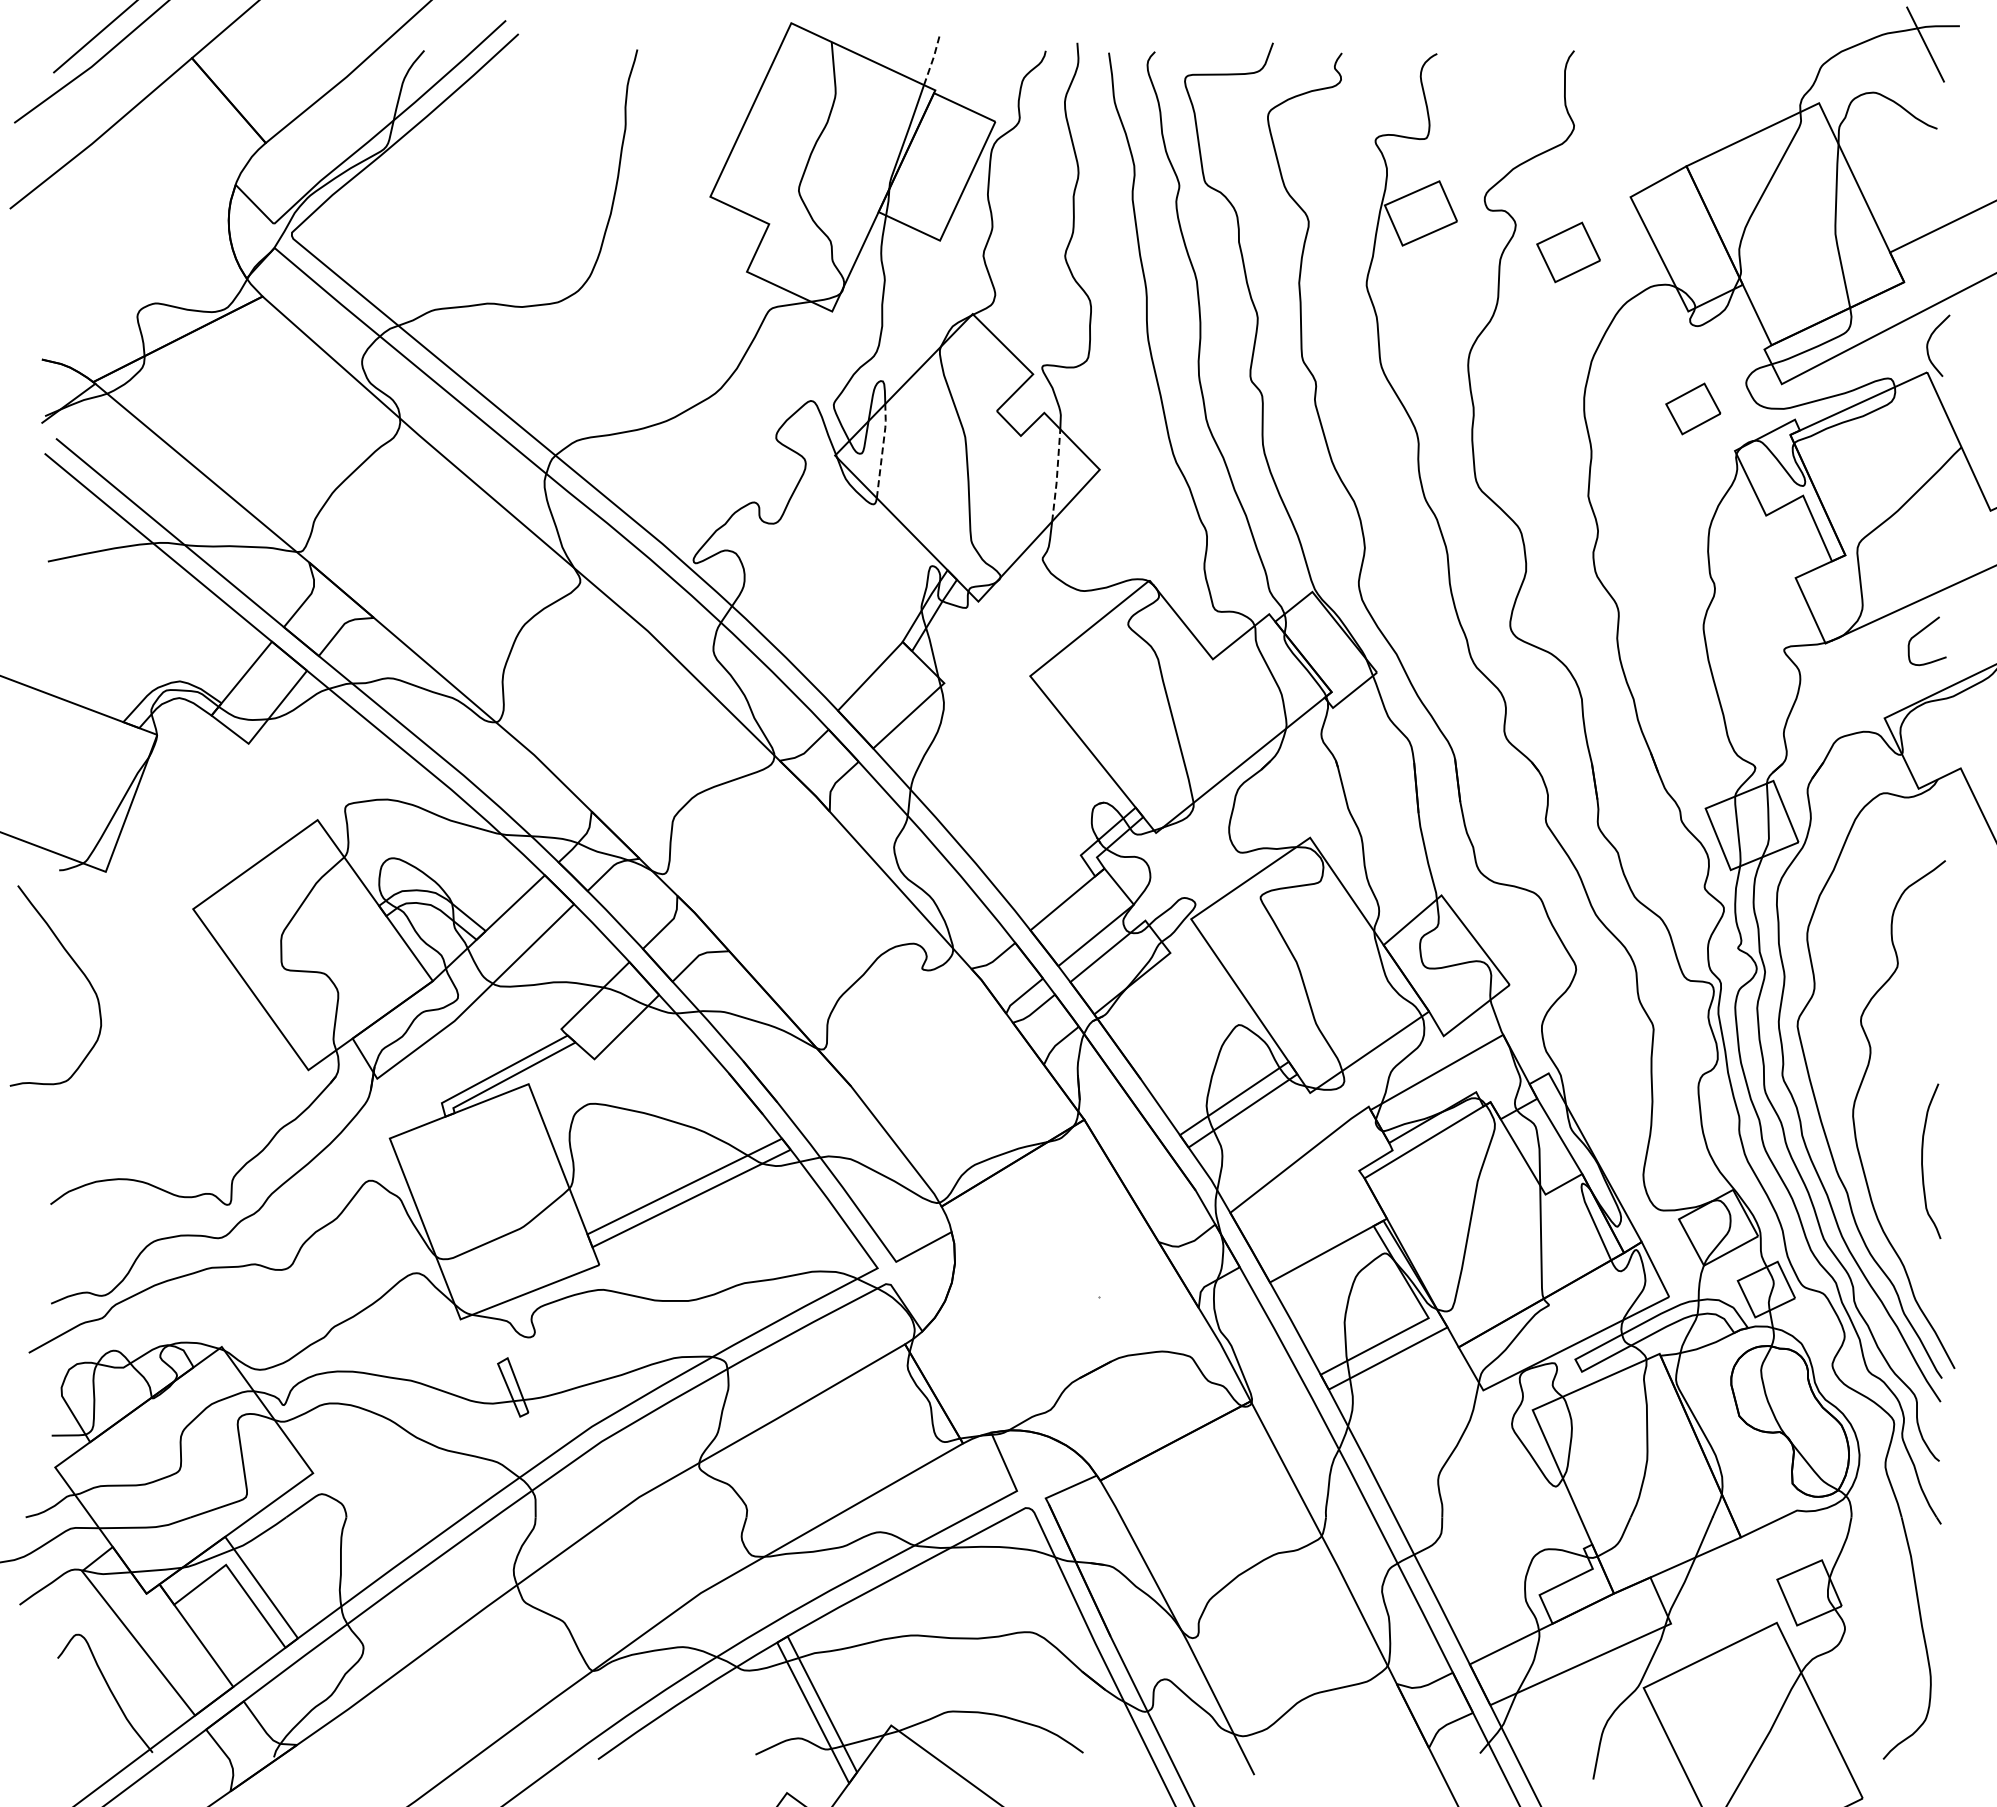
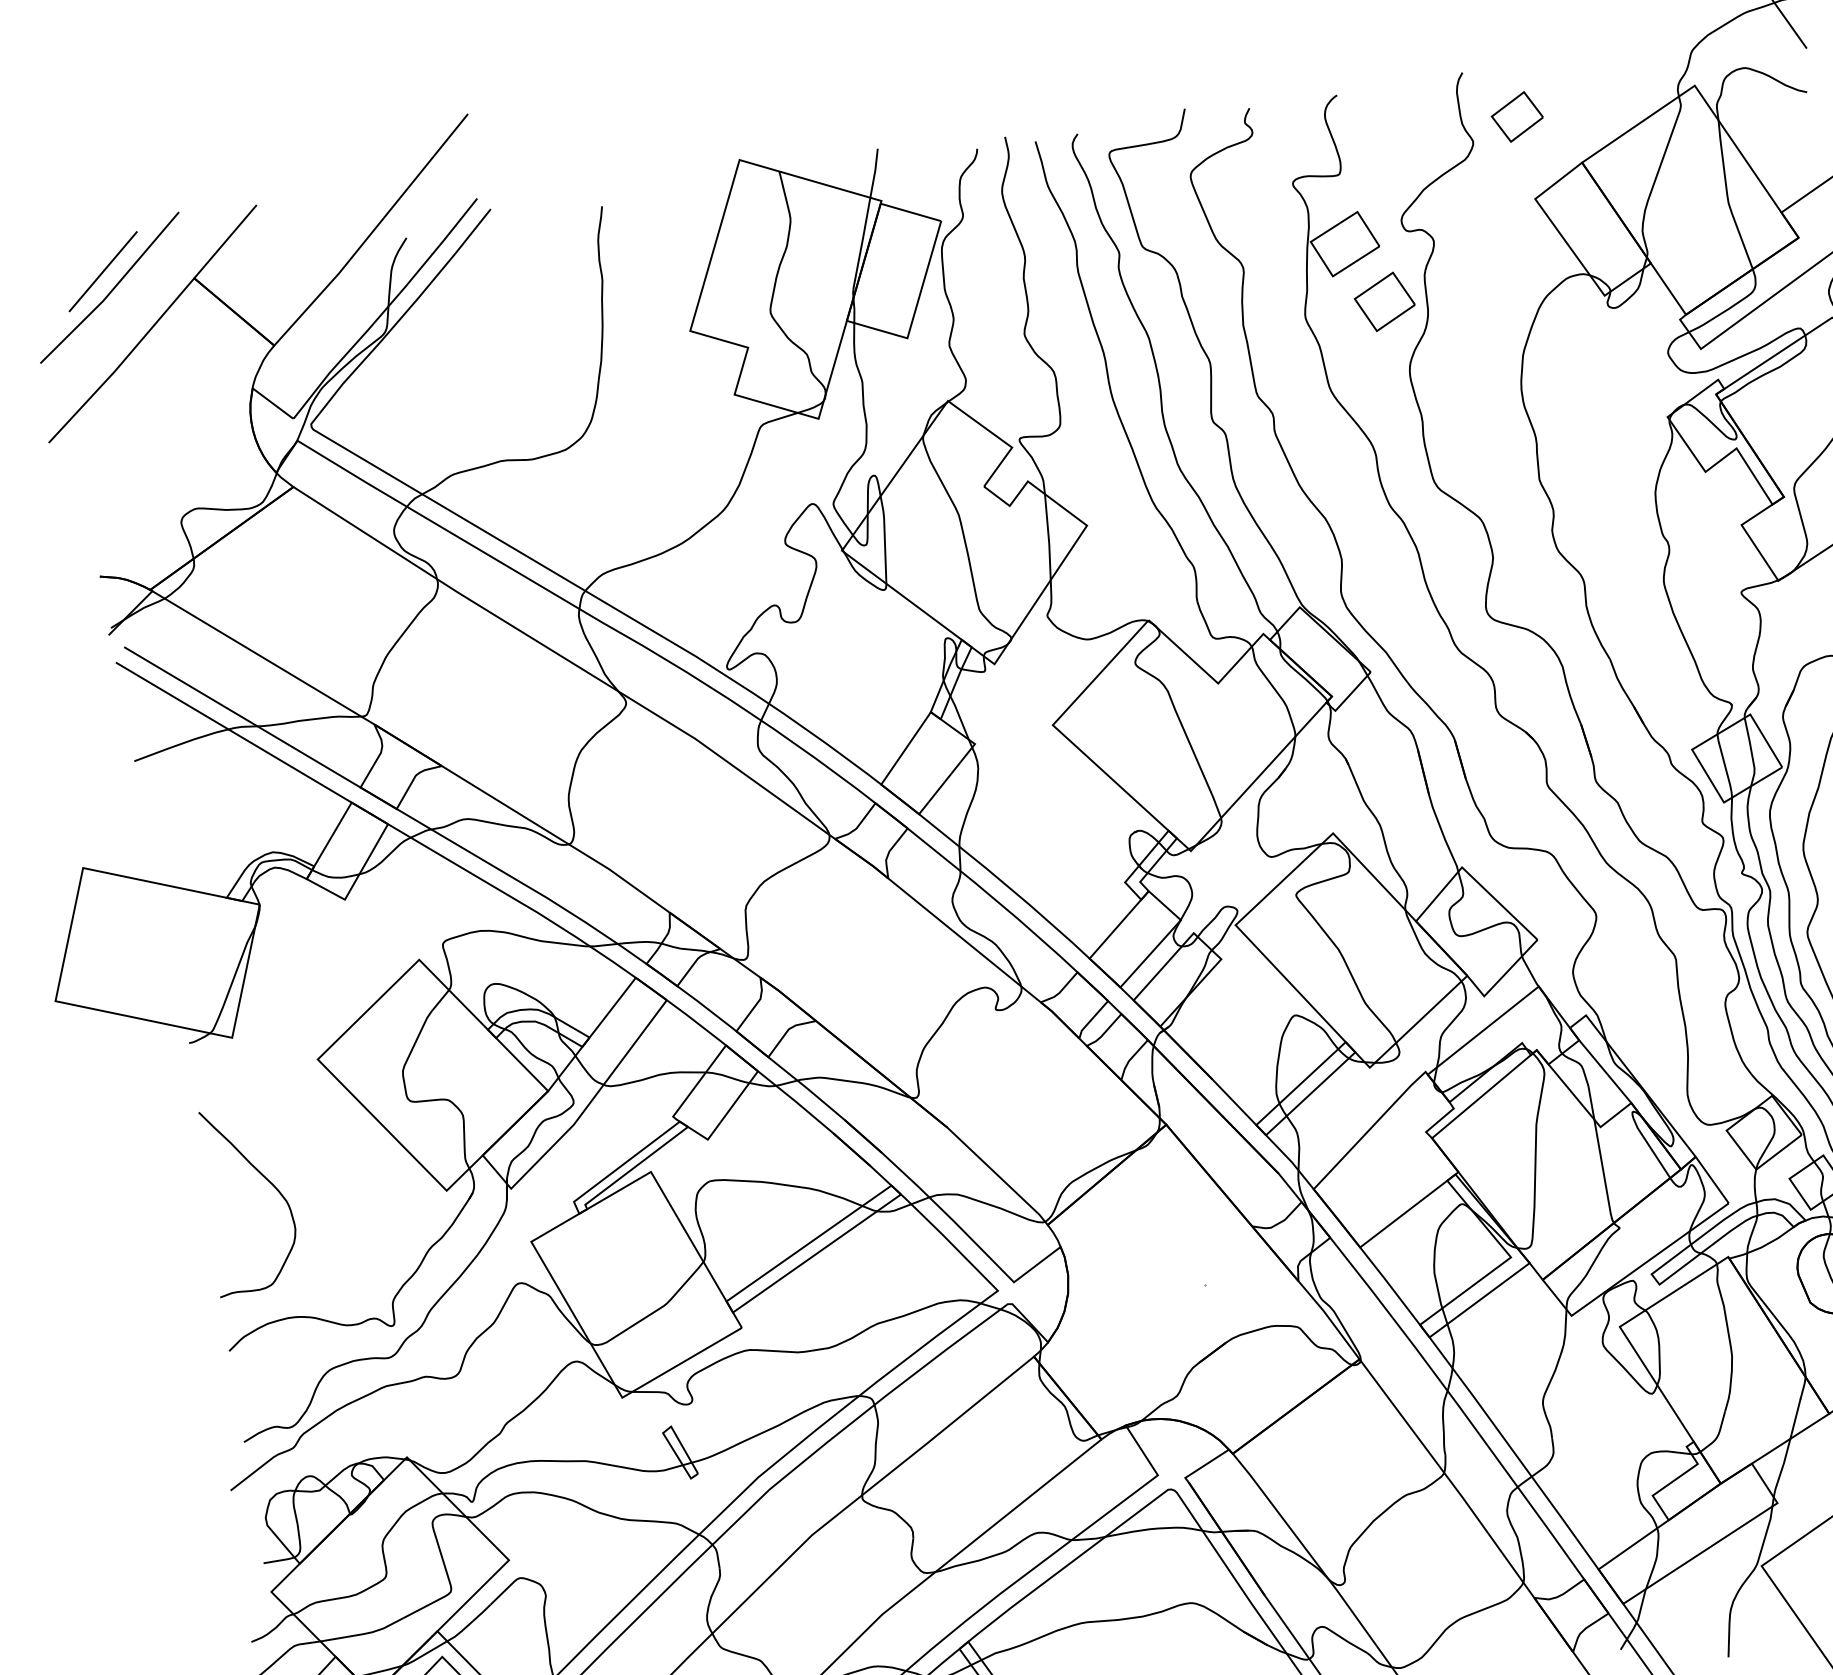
line: (933, 59) -> (875, 172), dashed -> solid
part: (1568, 252) -> (1384, 301), moved
part: (1693, 408) -> (1517, 116), moved
line: (882, 449) -> (884, 538), dashed -> solid
line: (1057, 476) -> (1049, 537), dashed -> solid
curve: (77, 967) -> (265, 1179), moved

